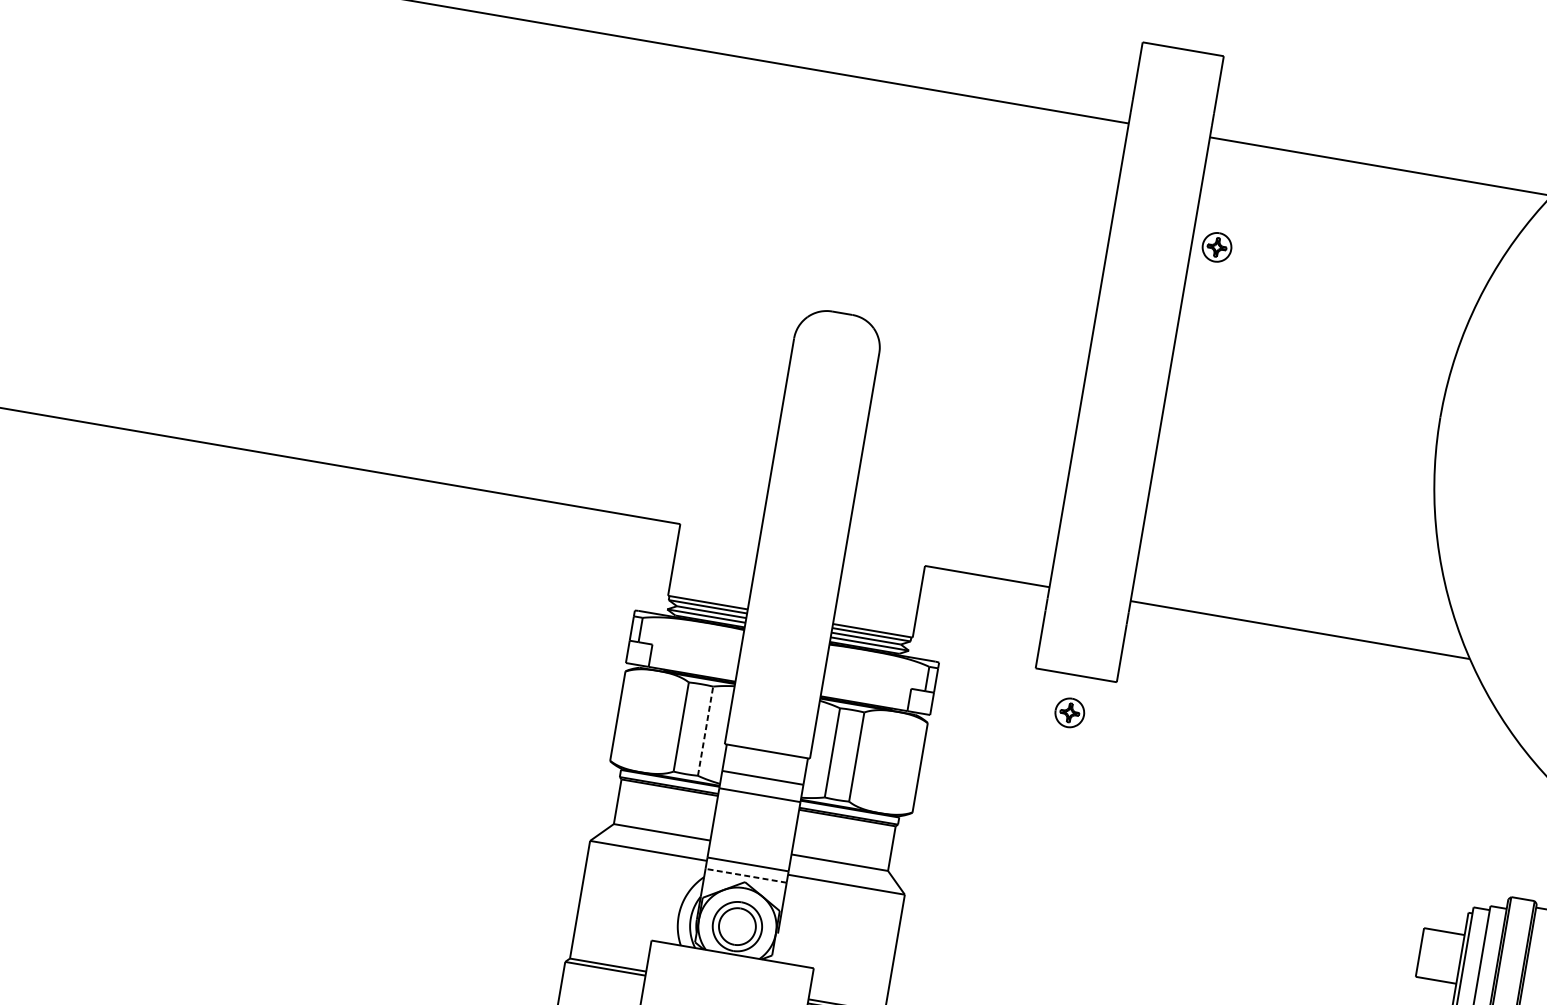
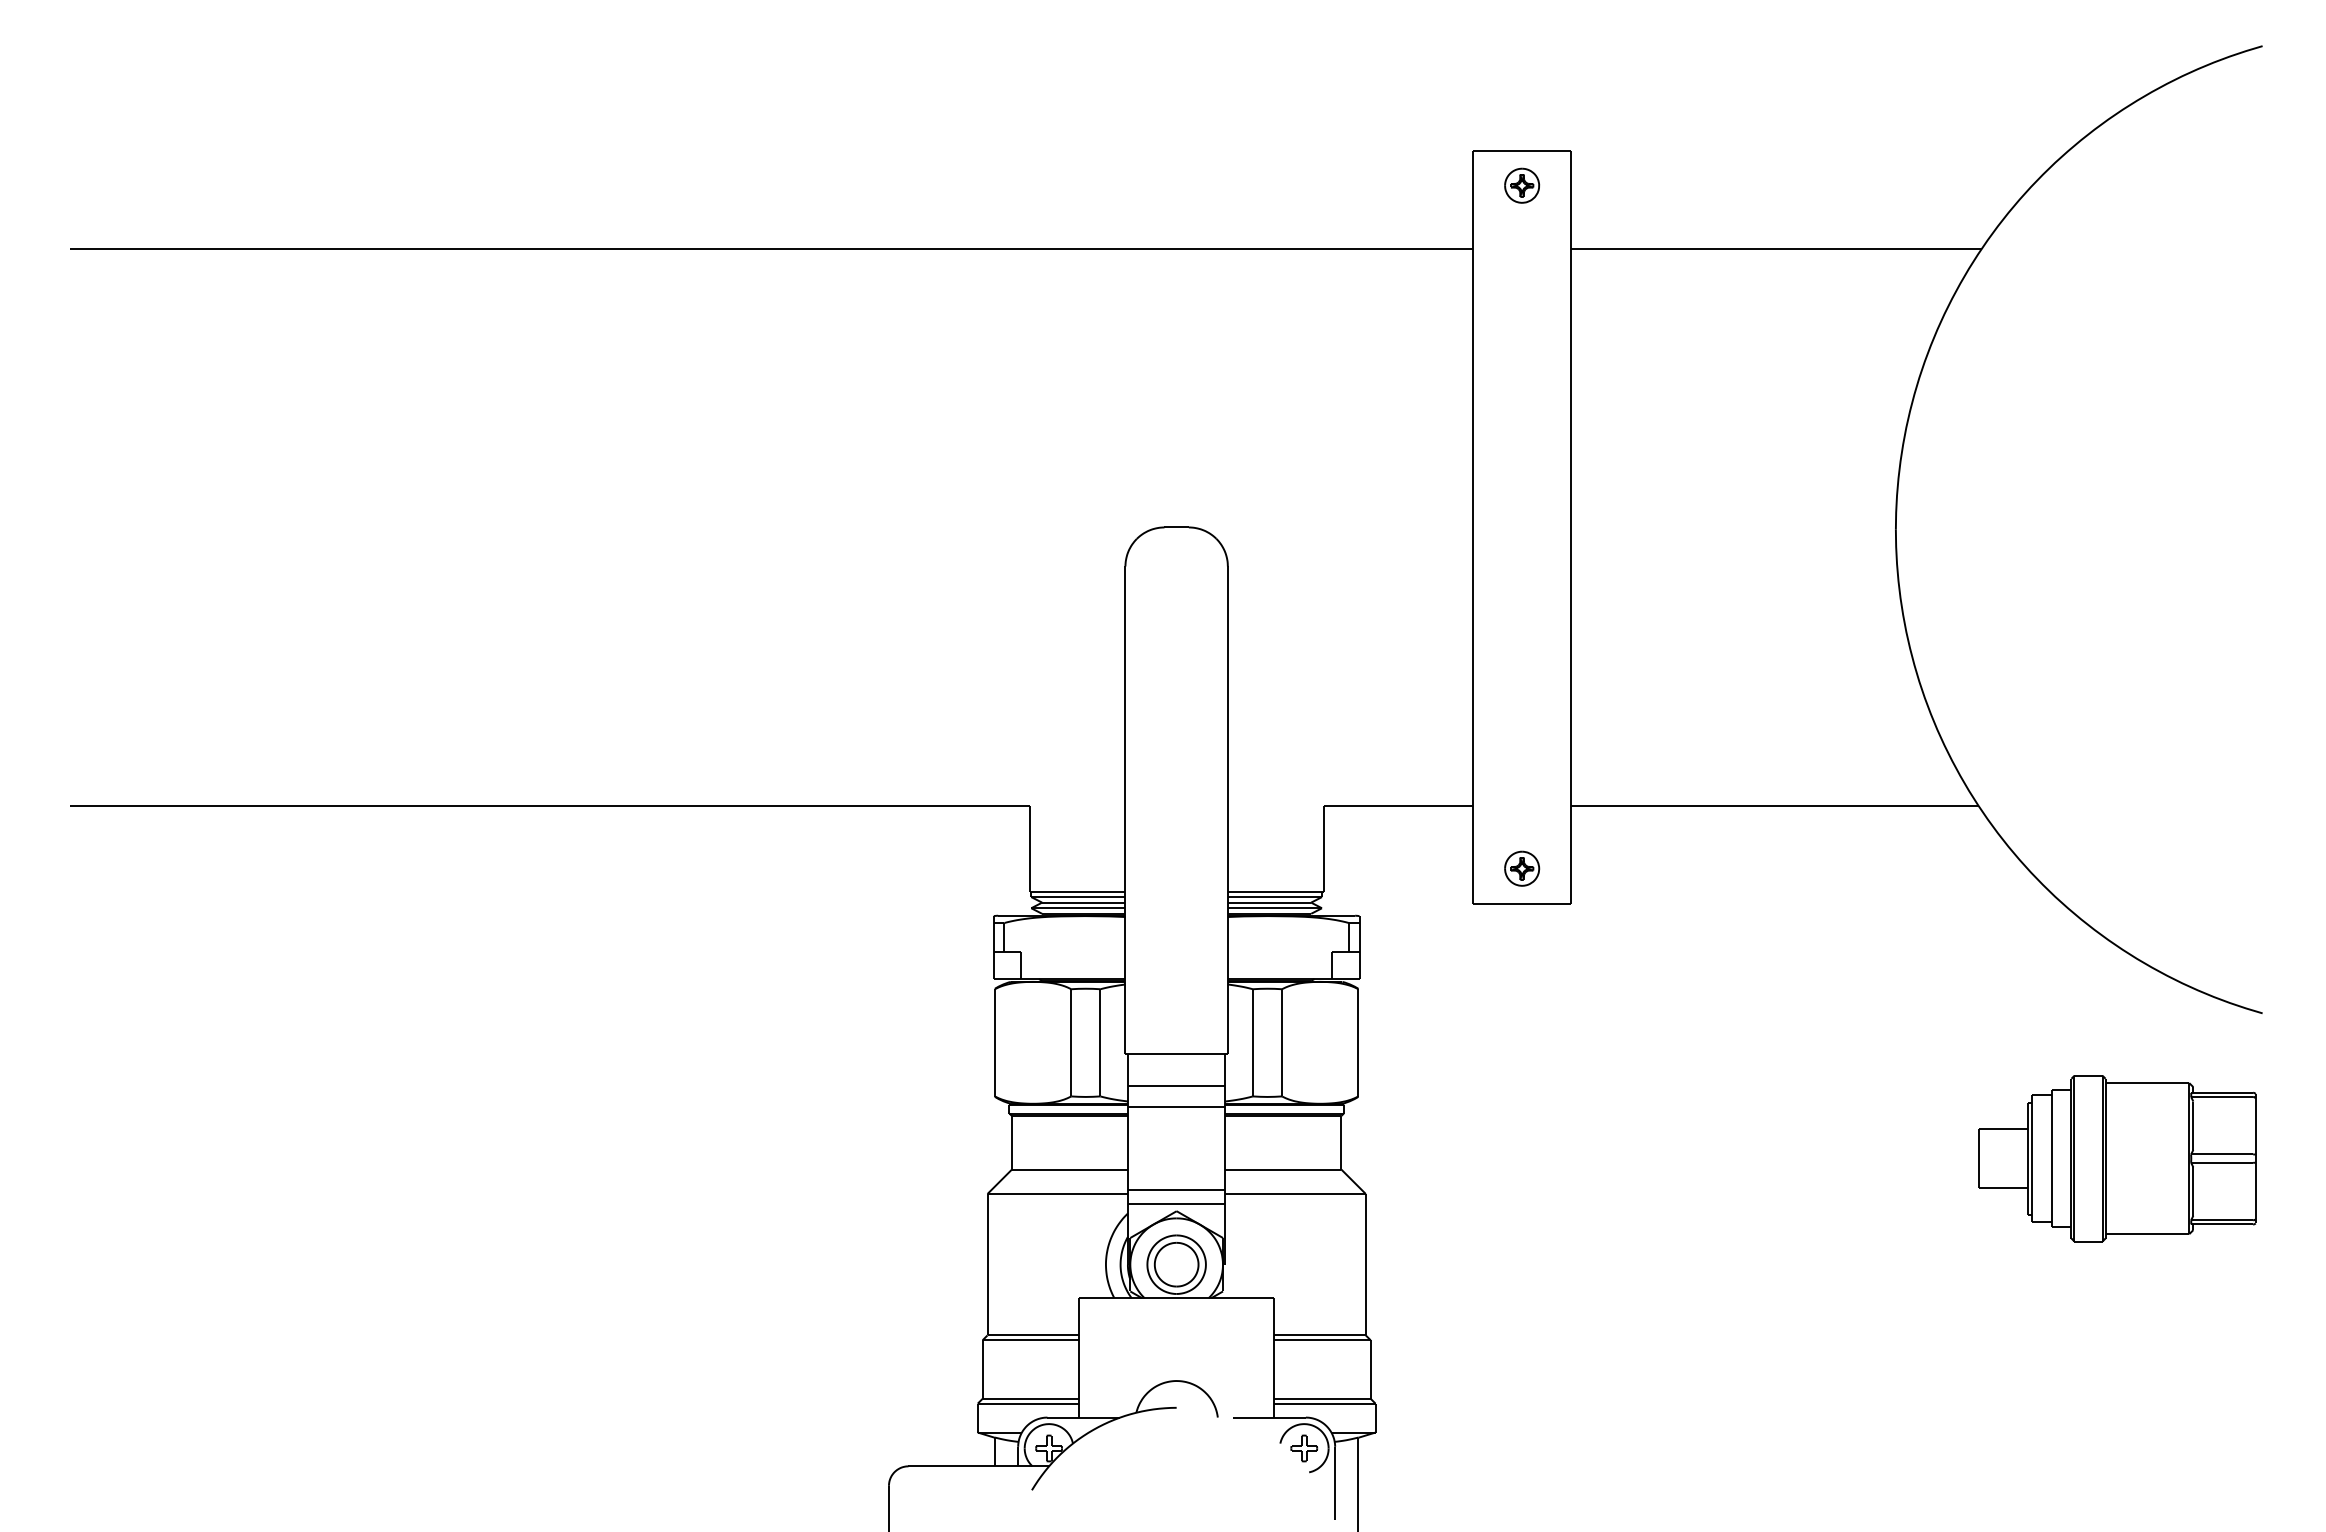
part: (1217, 247) -> (1522, 185), moved
part: (1070, 712) -> (1522, 868), moved
line: (705, 730) -> (1100, 1042), dashed -> solid
line: (746, 875) -> (1176, 1203), dashed -> solid

